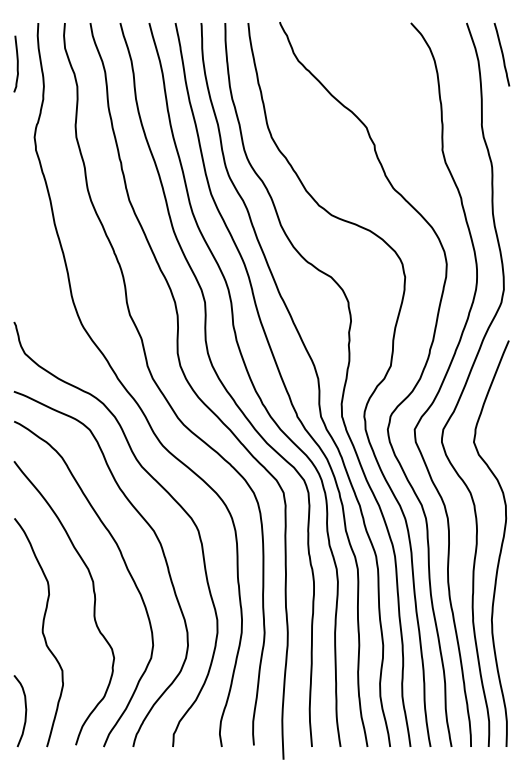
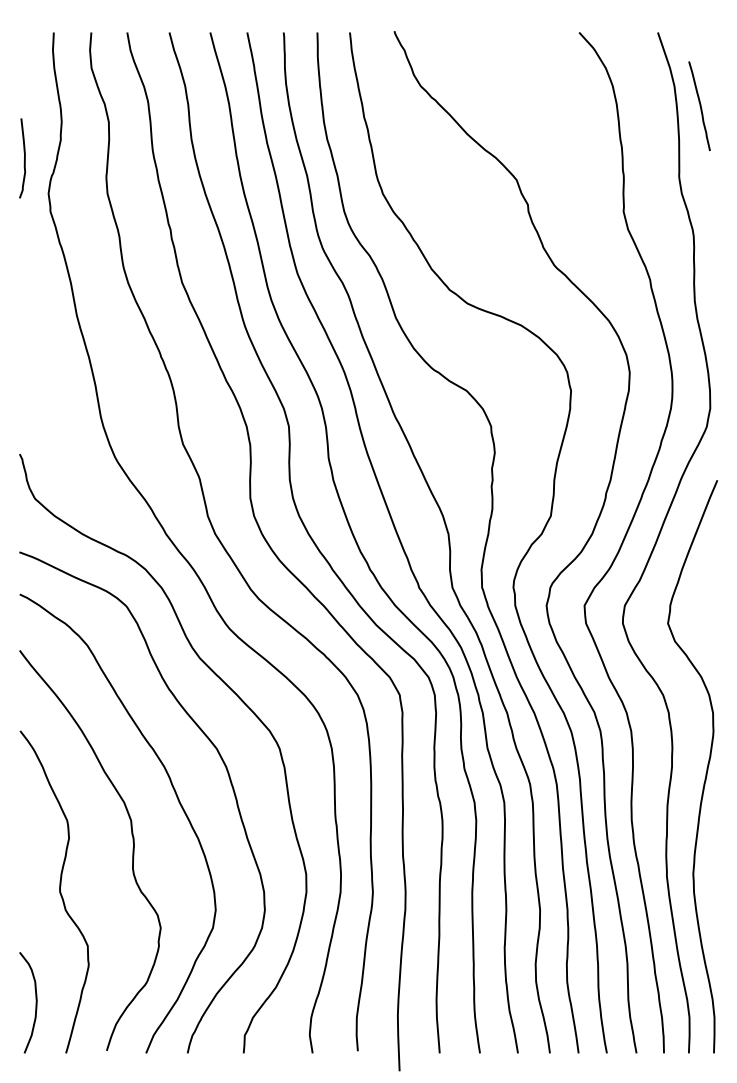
curve: (501, 54) -> (699, 106), moved
curve: (17, 64) -> (24, 158), moved

